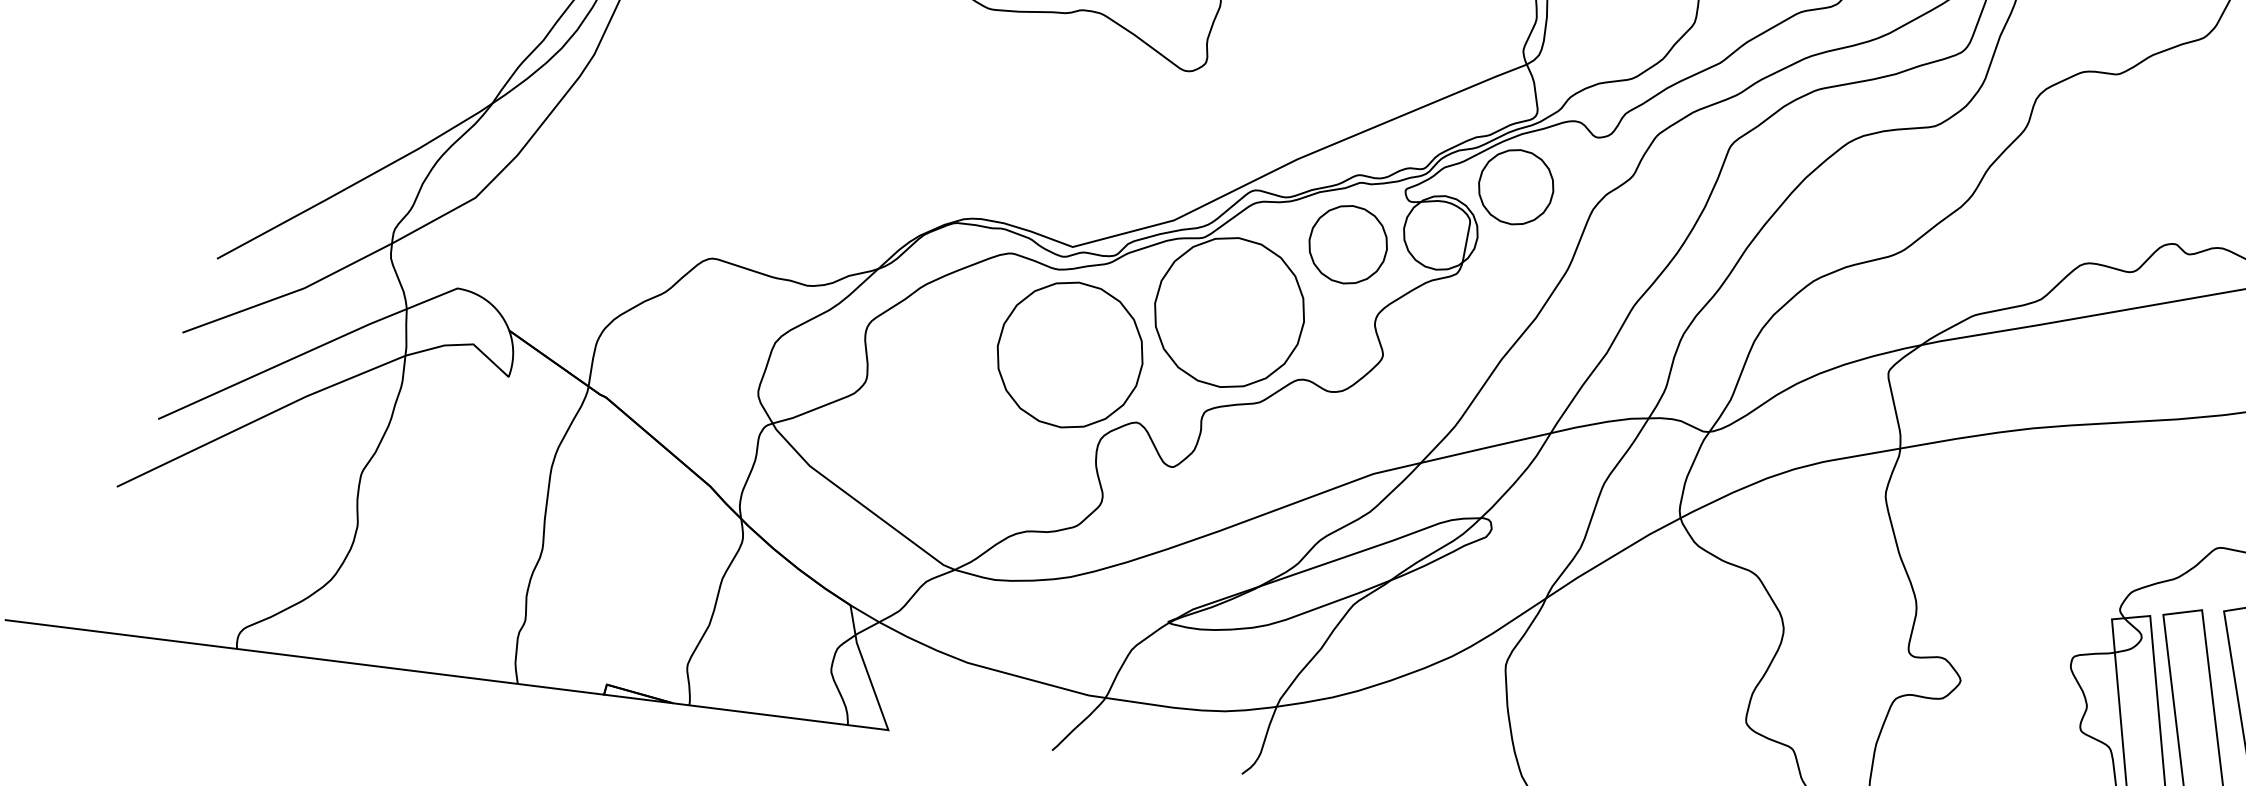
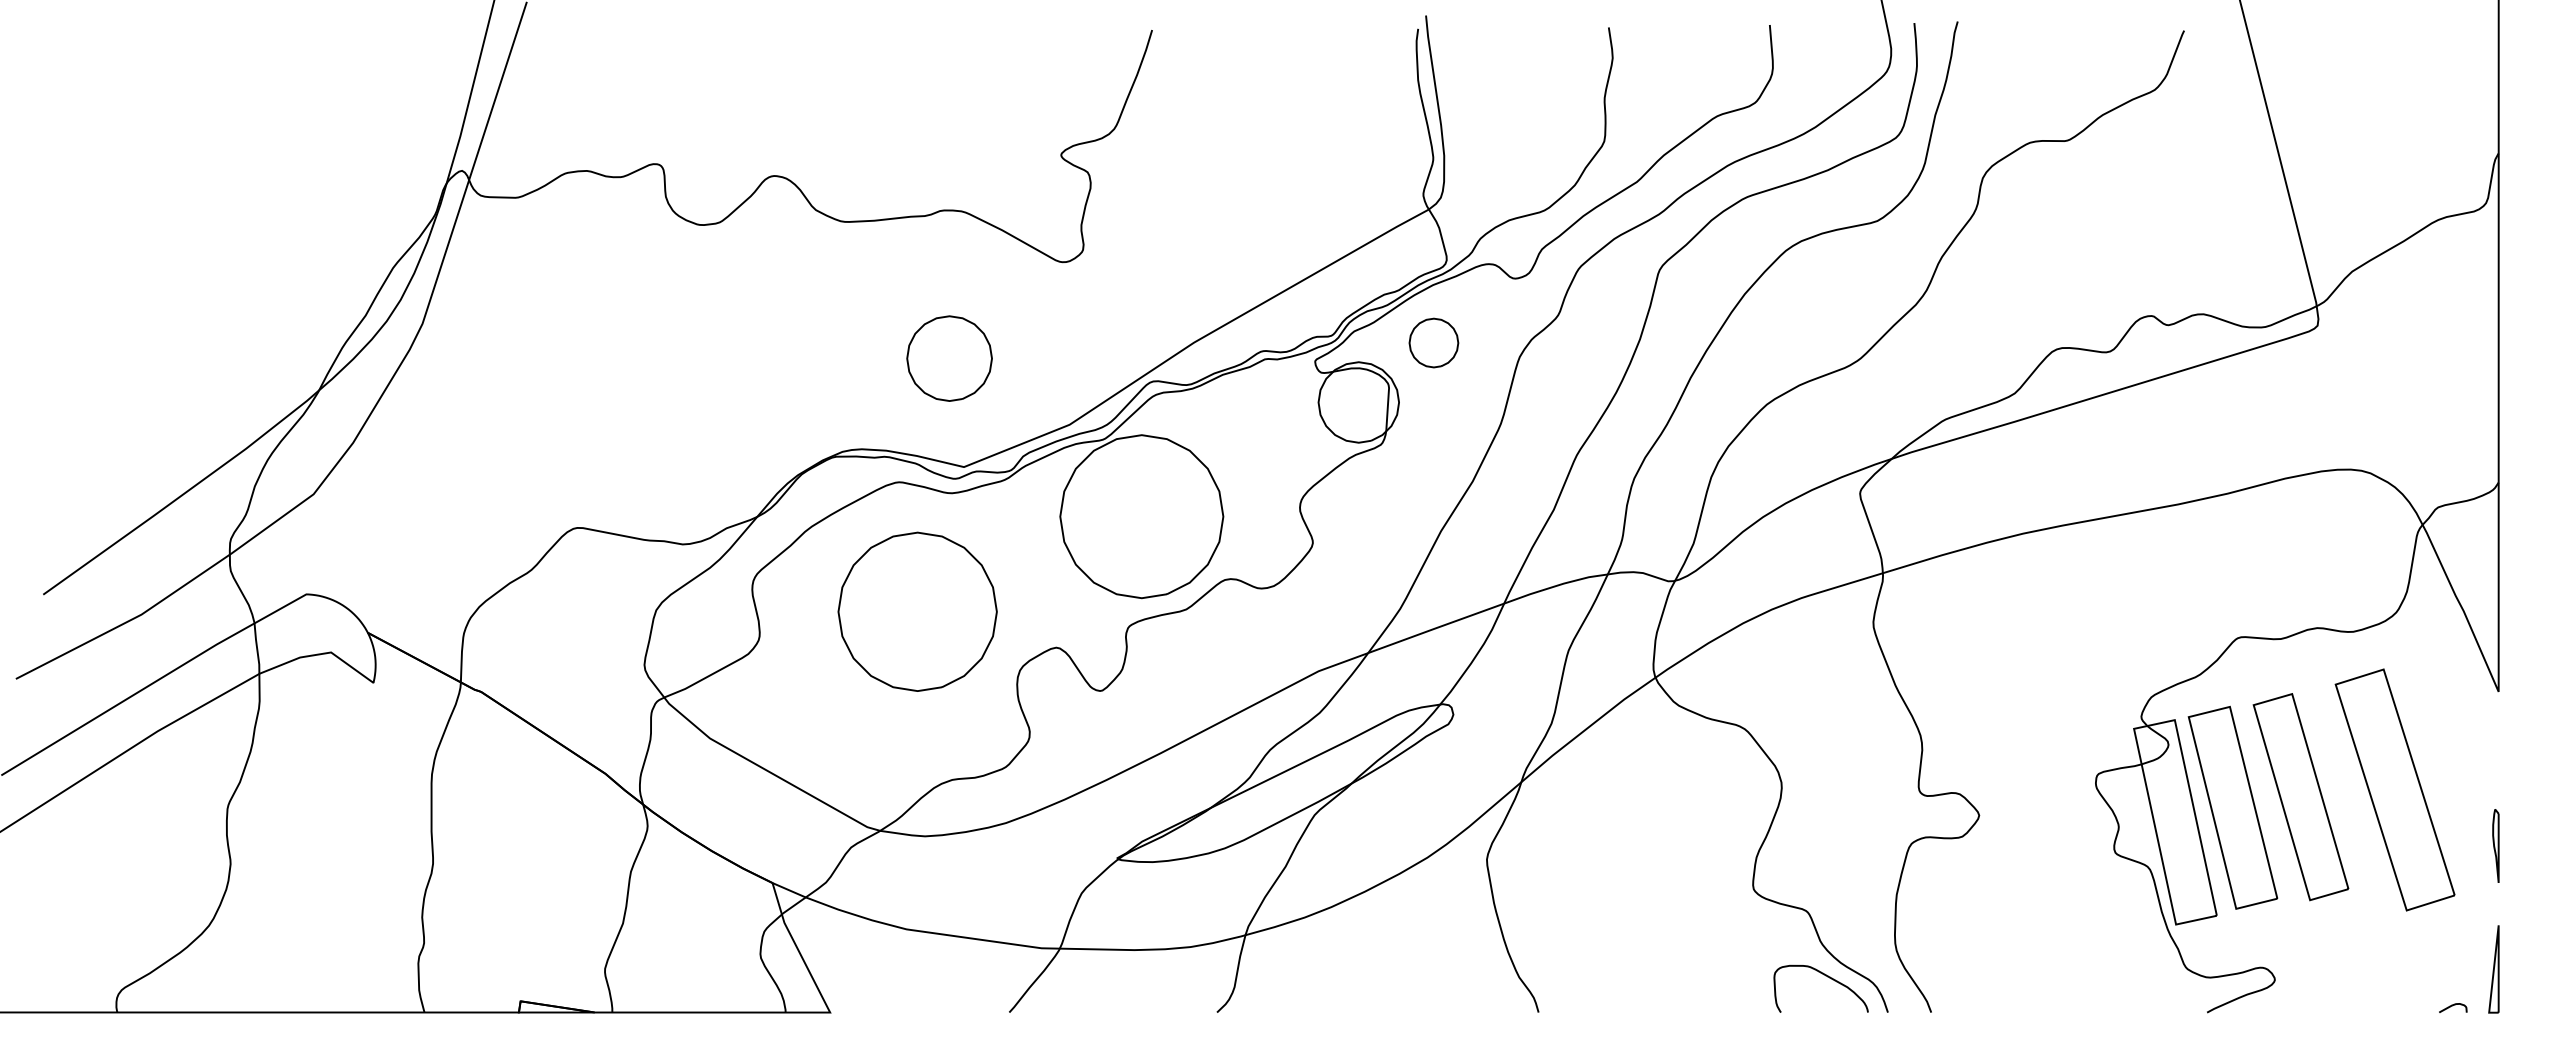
part: (1515, 186) -> (1433, 342), size x0.6
part: (1348, 244) -> (949, 358), moved
part: (1070, 354) -> (917, 611), moved

